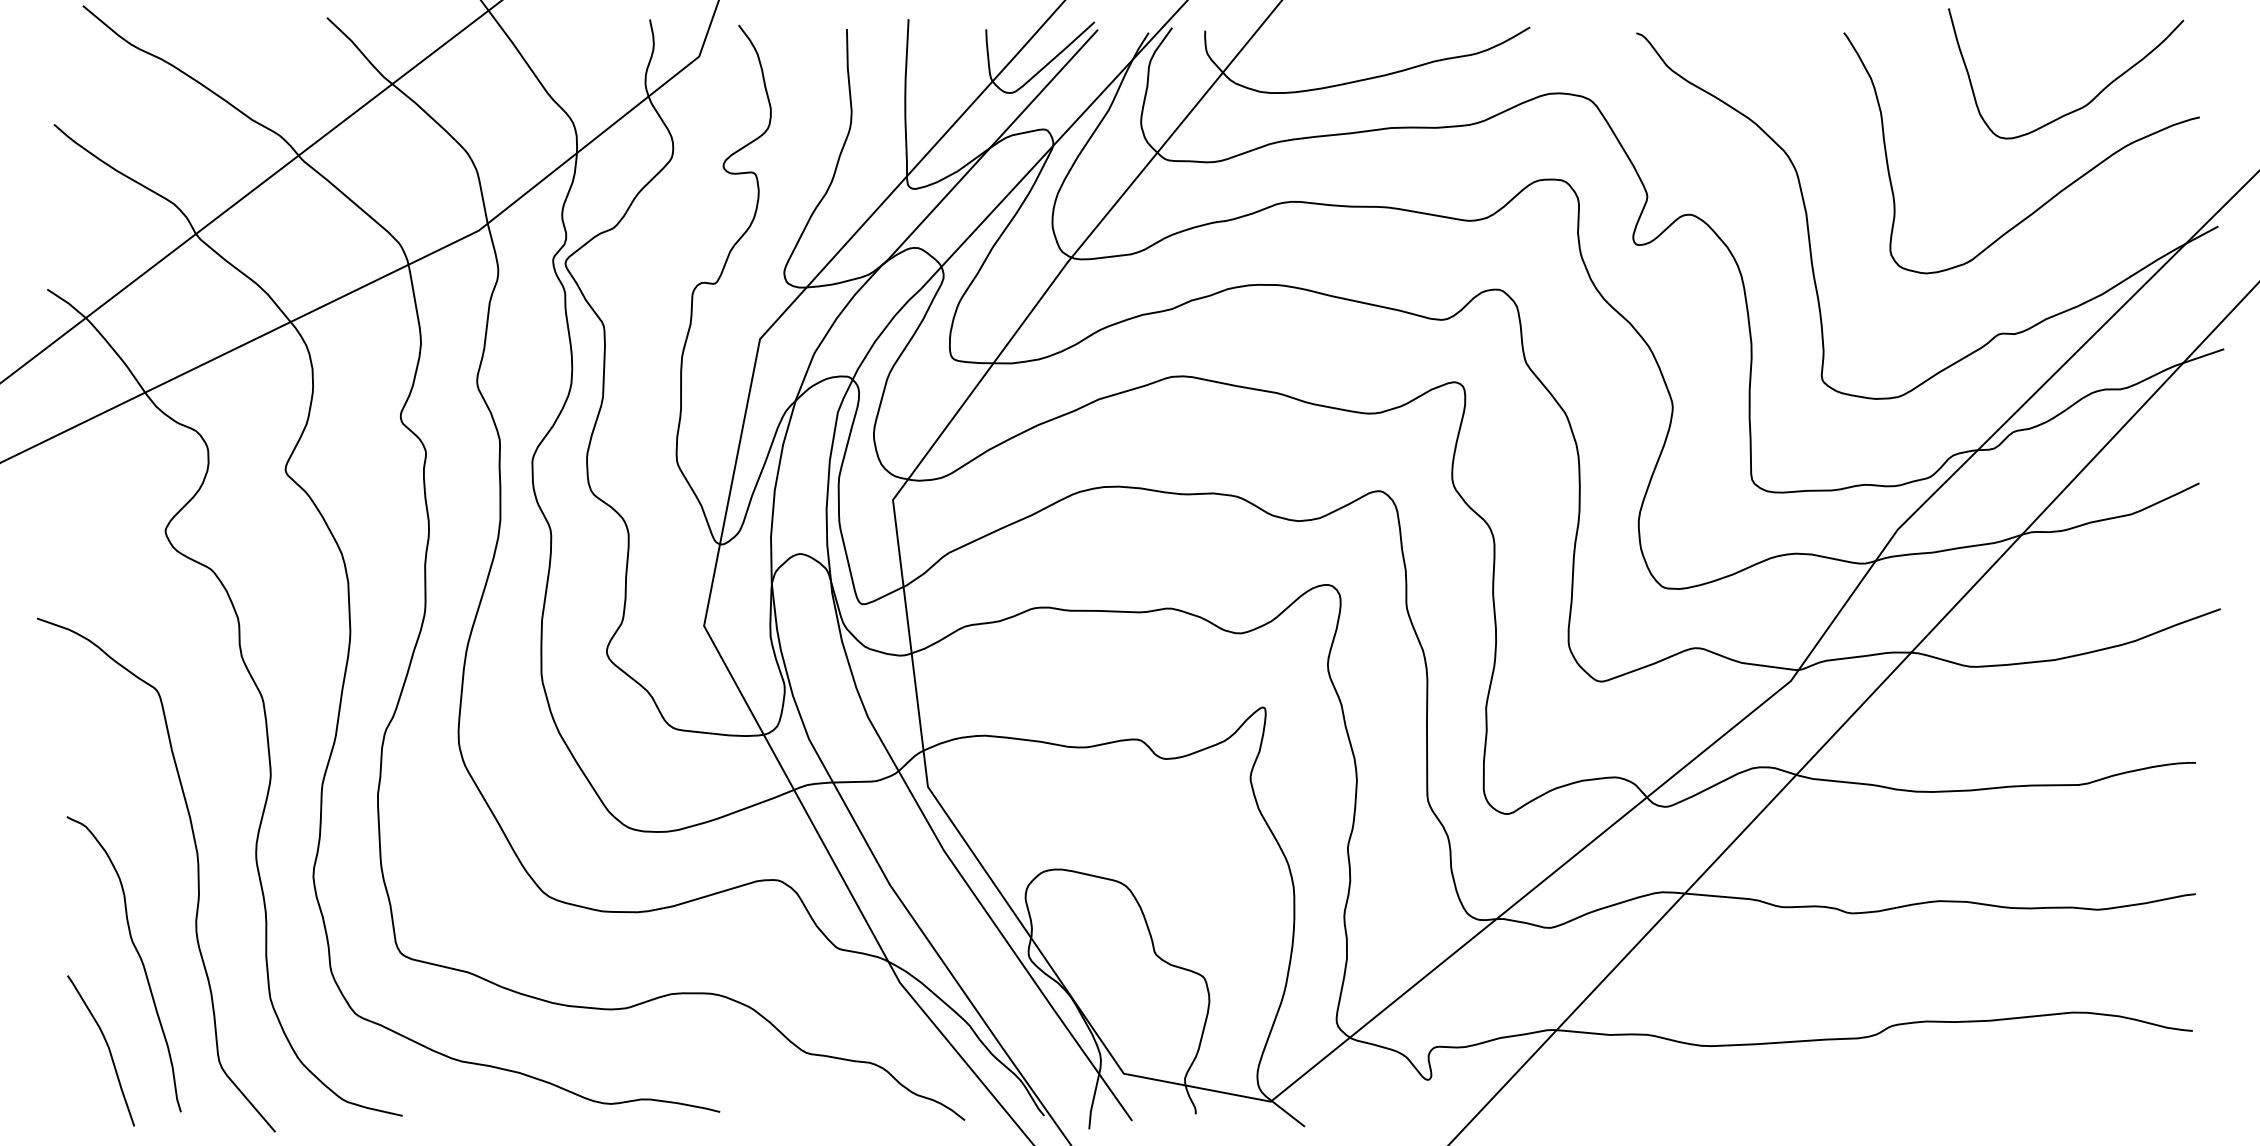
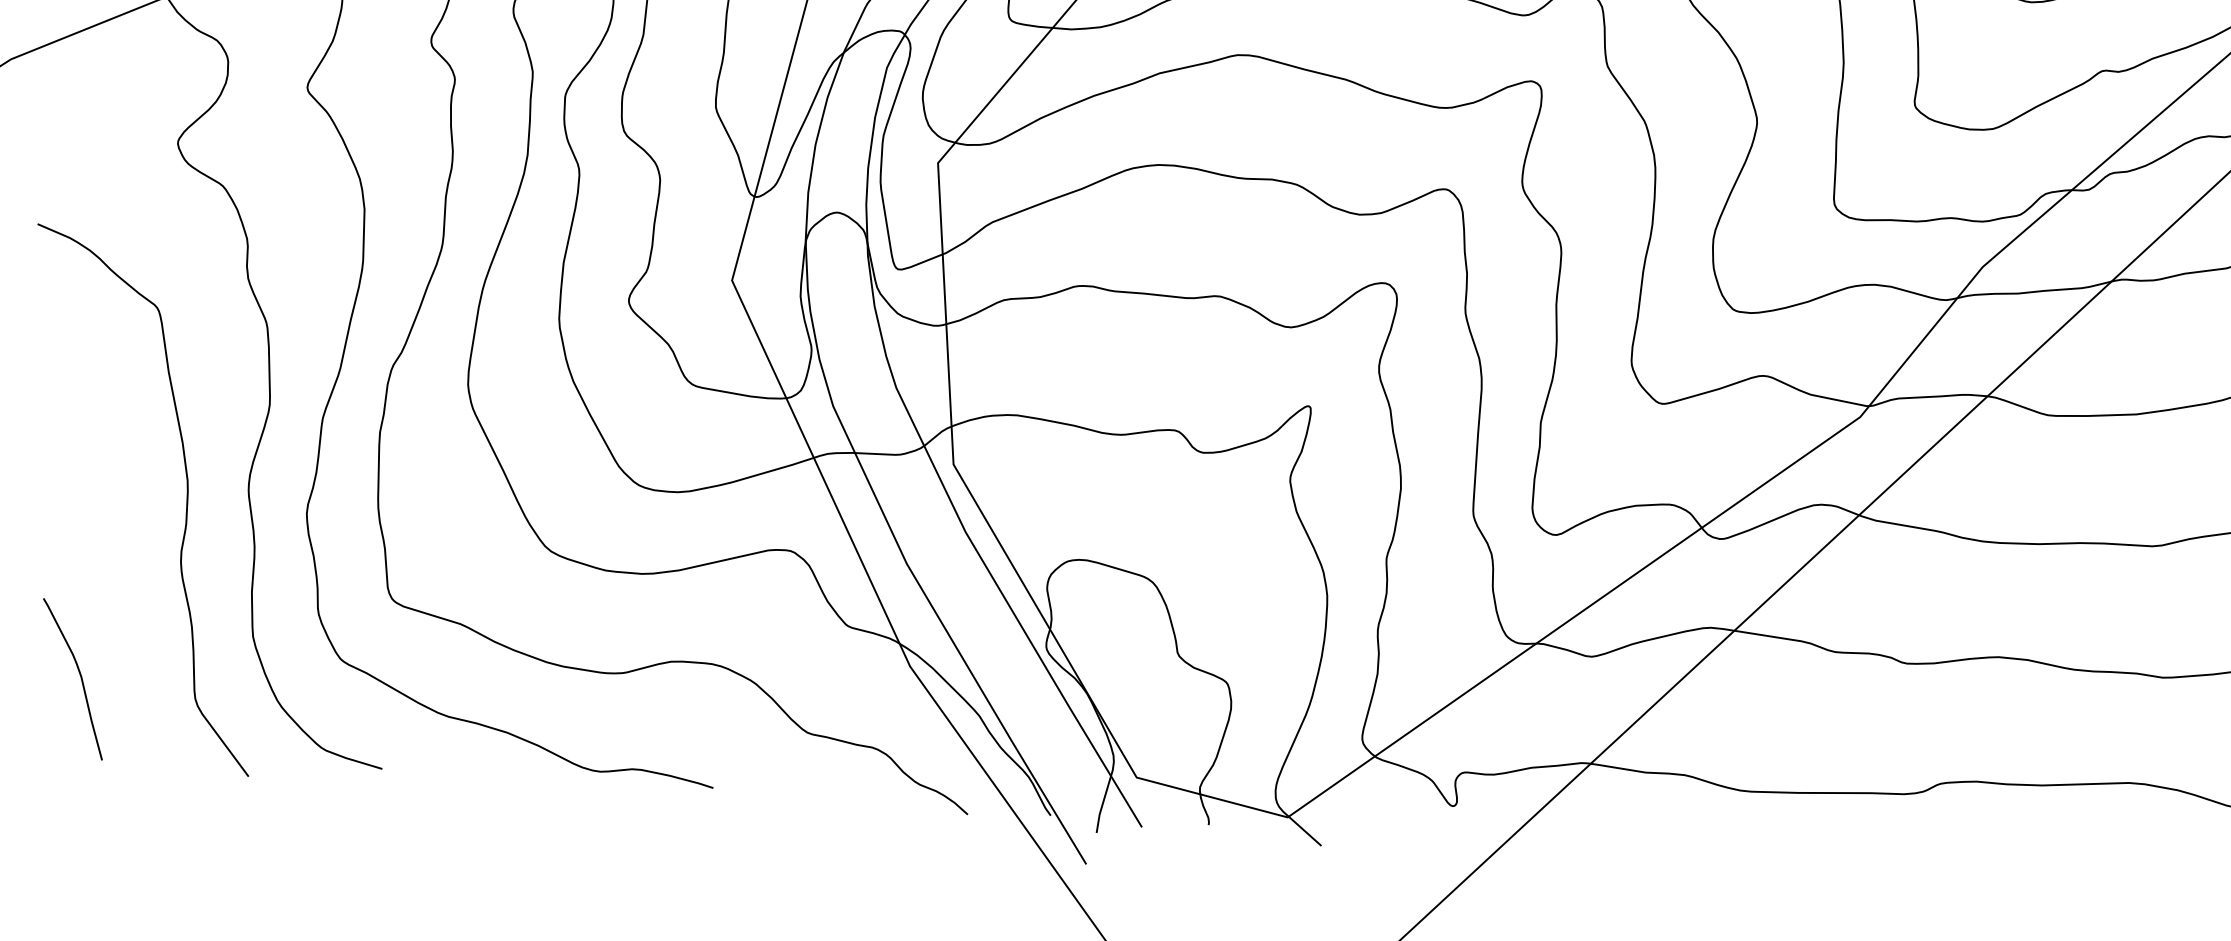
curve: (138, 956) -> (118, 583), removed

